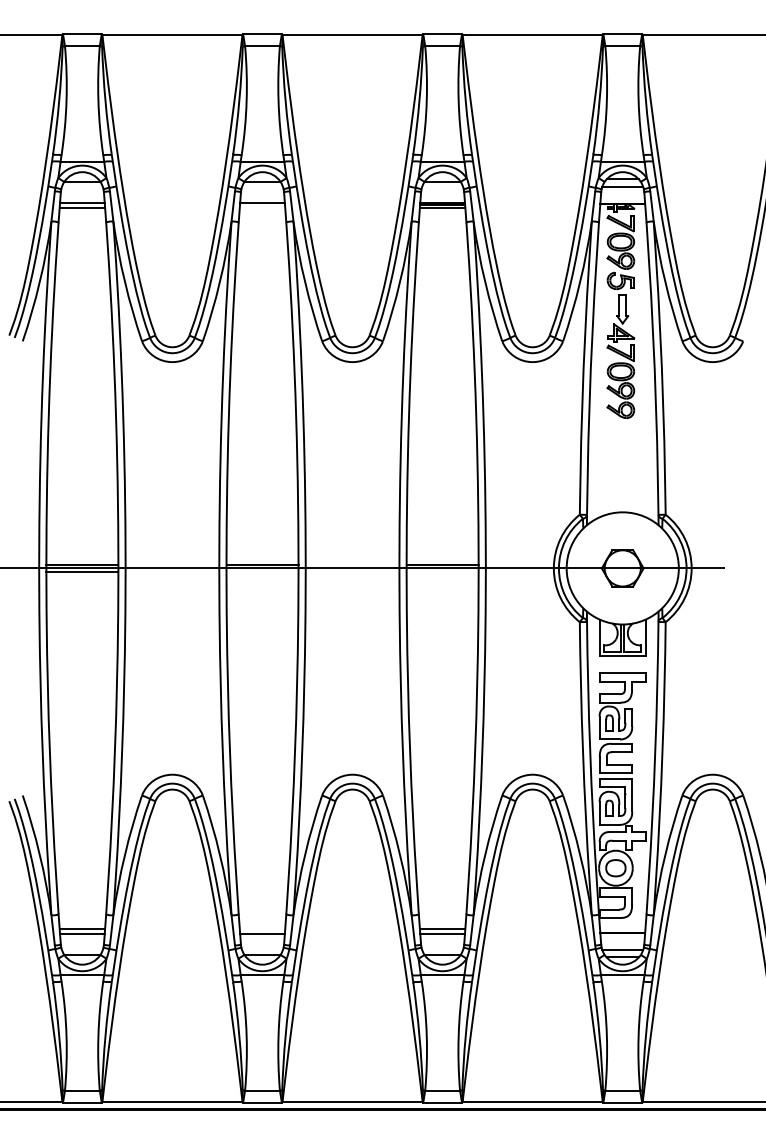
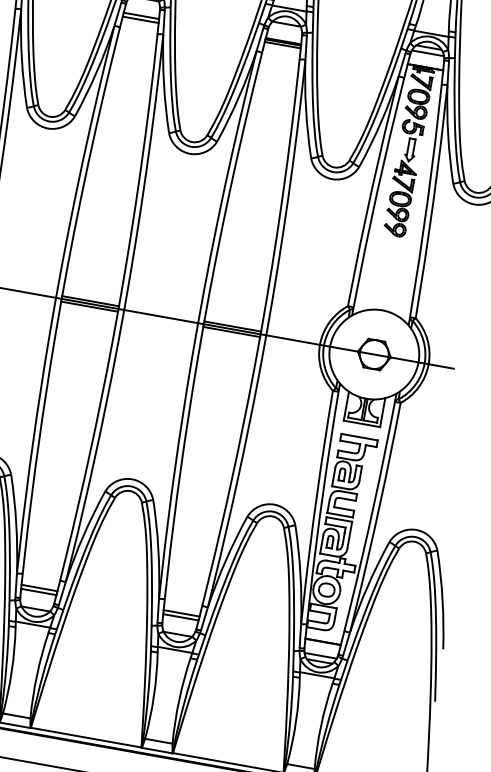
line: (262, 208) -> (140, 19), added
line: (262, 571) -> (89, 306), added
line: (442, 571) -> (231, 331), added
line: (262, 928) -> (39, 587), added

